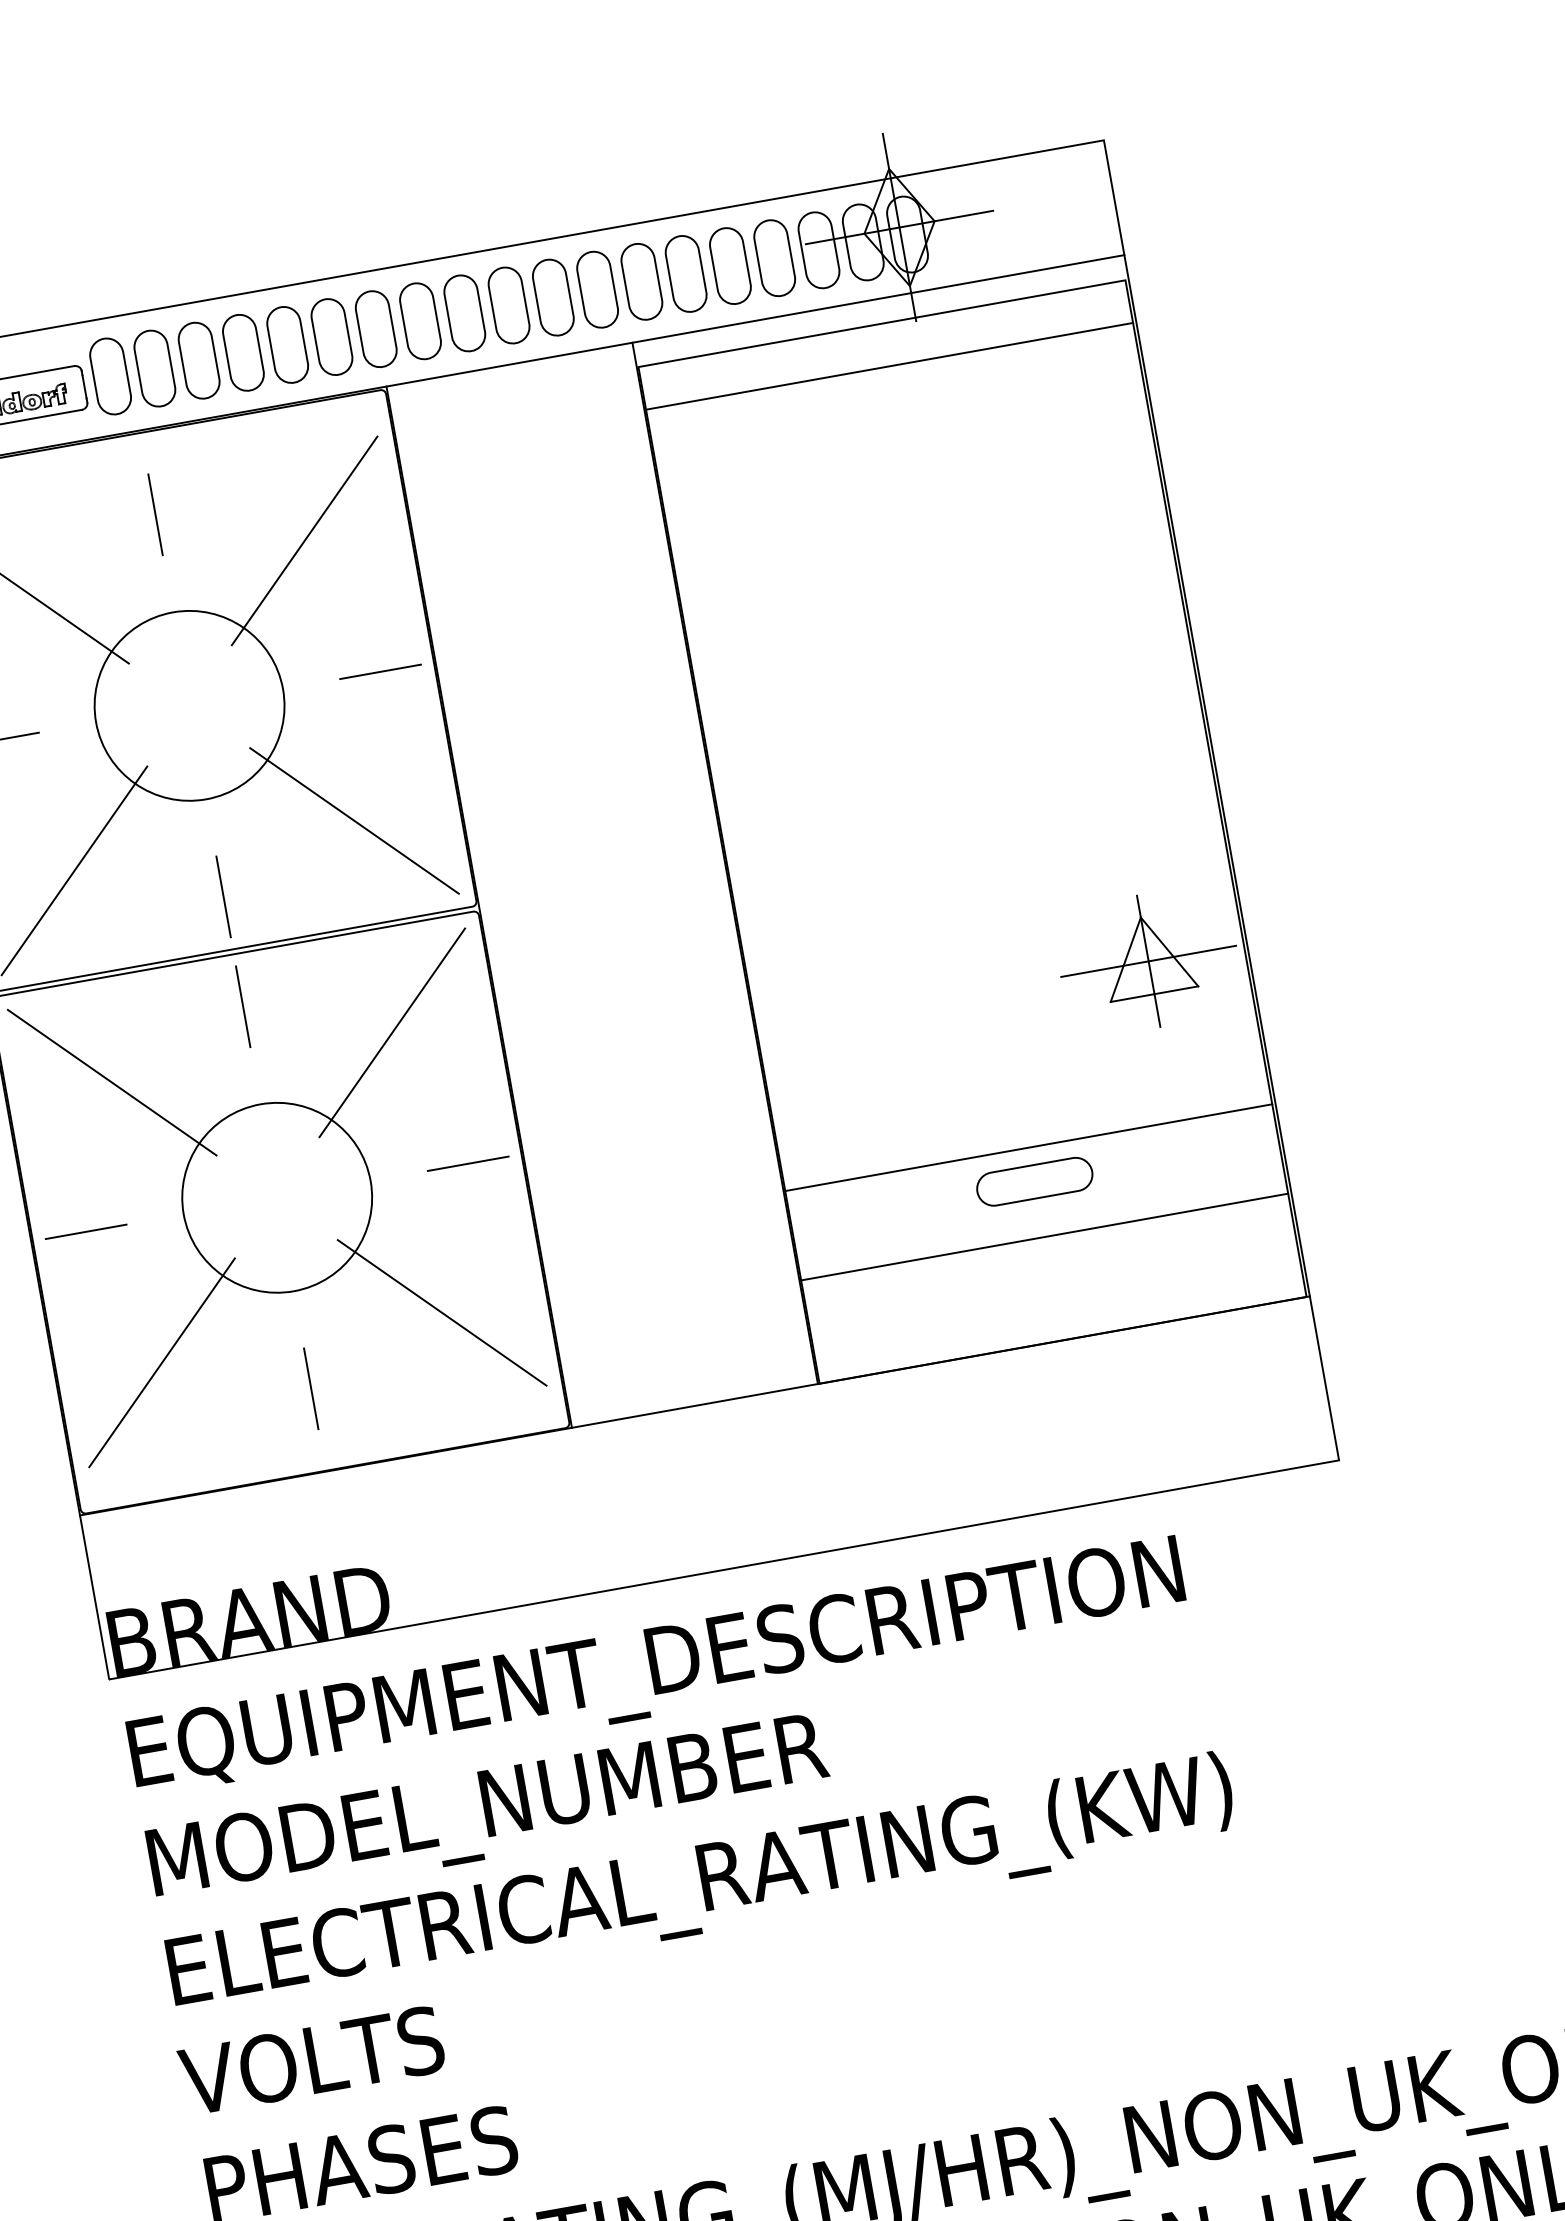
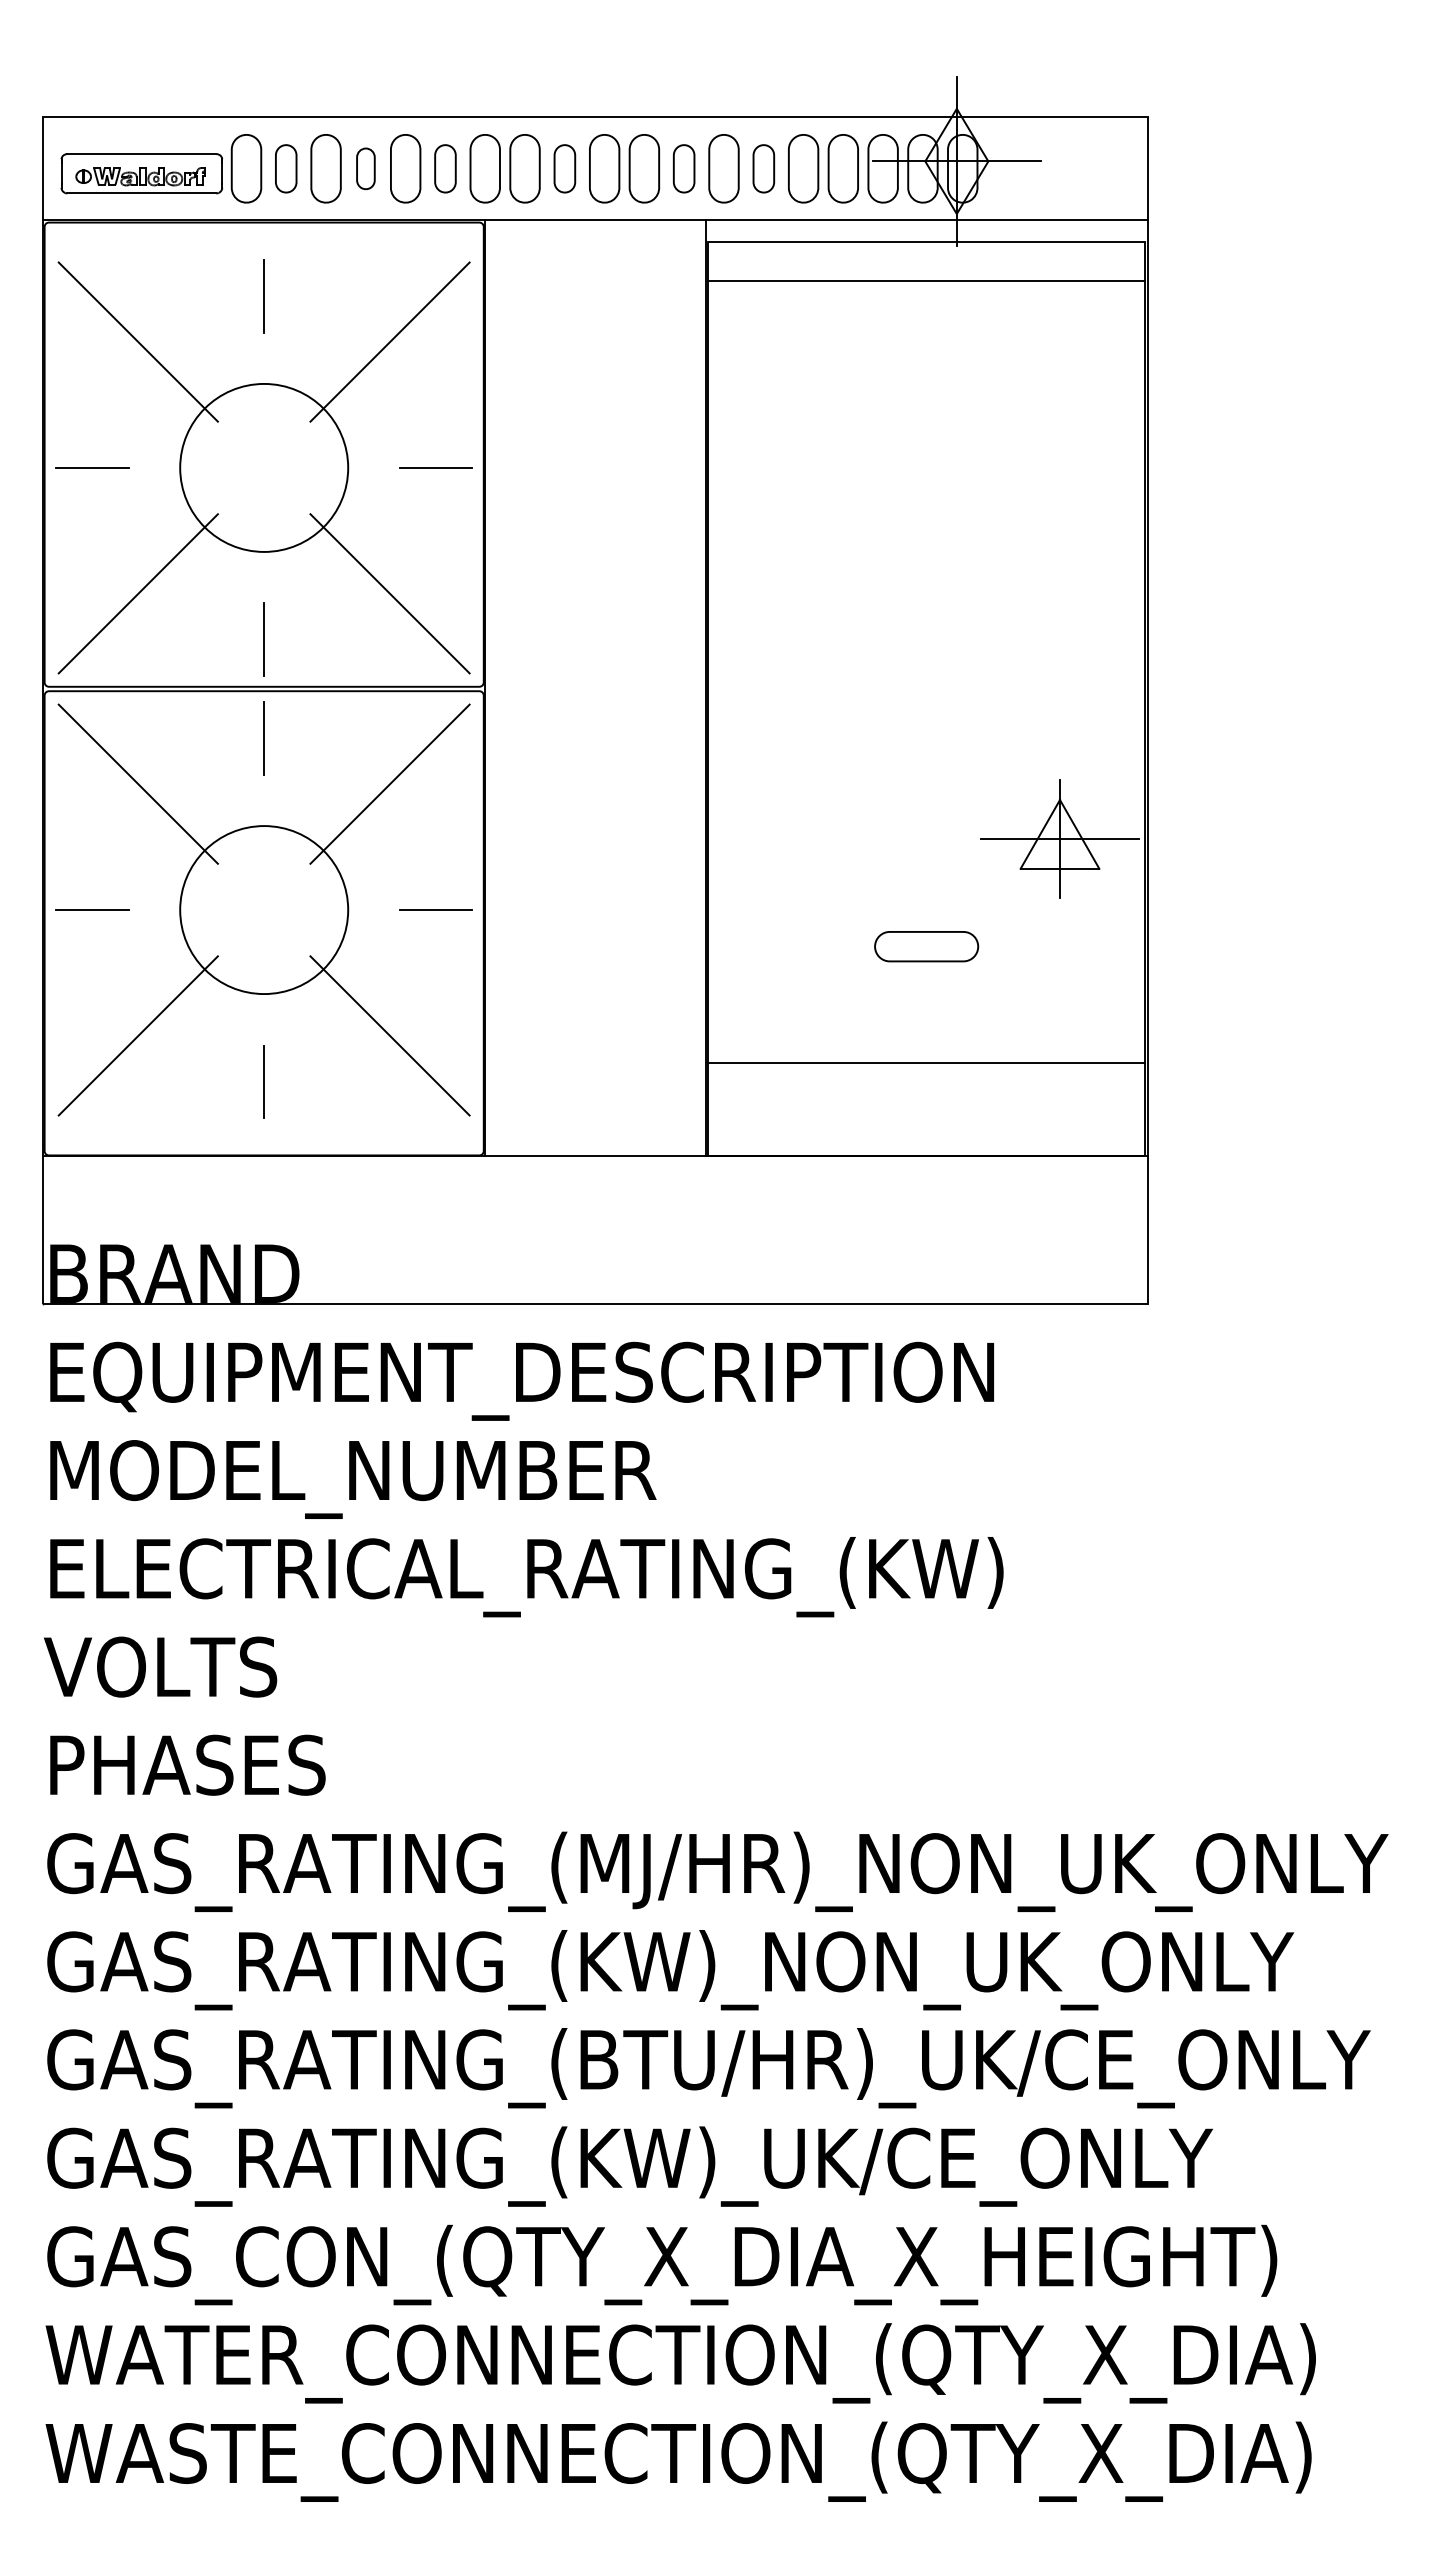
part: (685, 273) -> (763, 168), size x0.7
part: (596, 289) -> (683, 168), size x0.7
part: (464, 313) -> (564, 168), size x0.7
part: (331, 336) -> (445, 168), size x0.7
part: (242, 352) -> (365, 168), size x0.6
part: (153, 368) -> (285, 168), size x0.7
line: (1028, 1148) -> (926, 983), removed
part: (1034, 1181) -> (926, 946), moved

